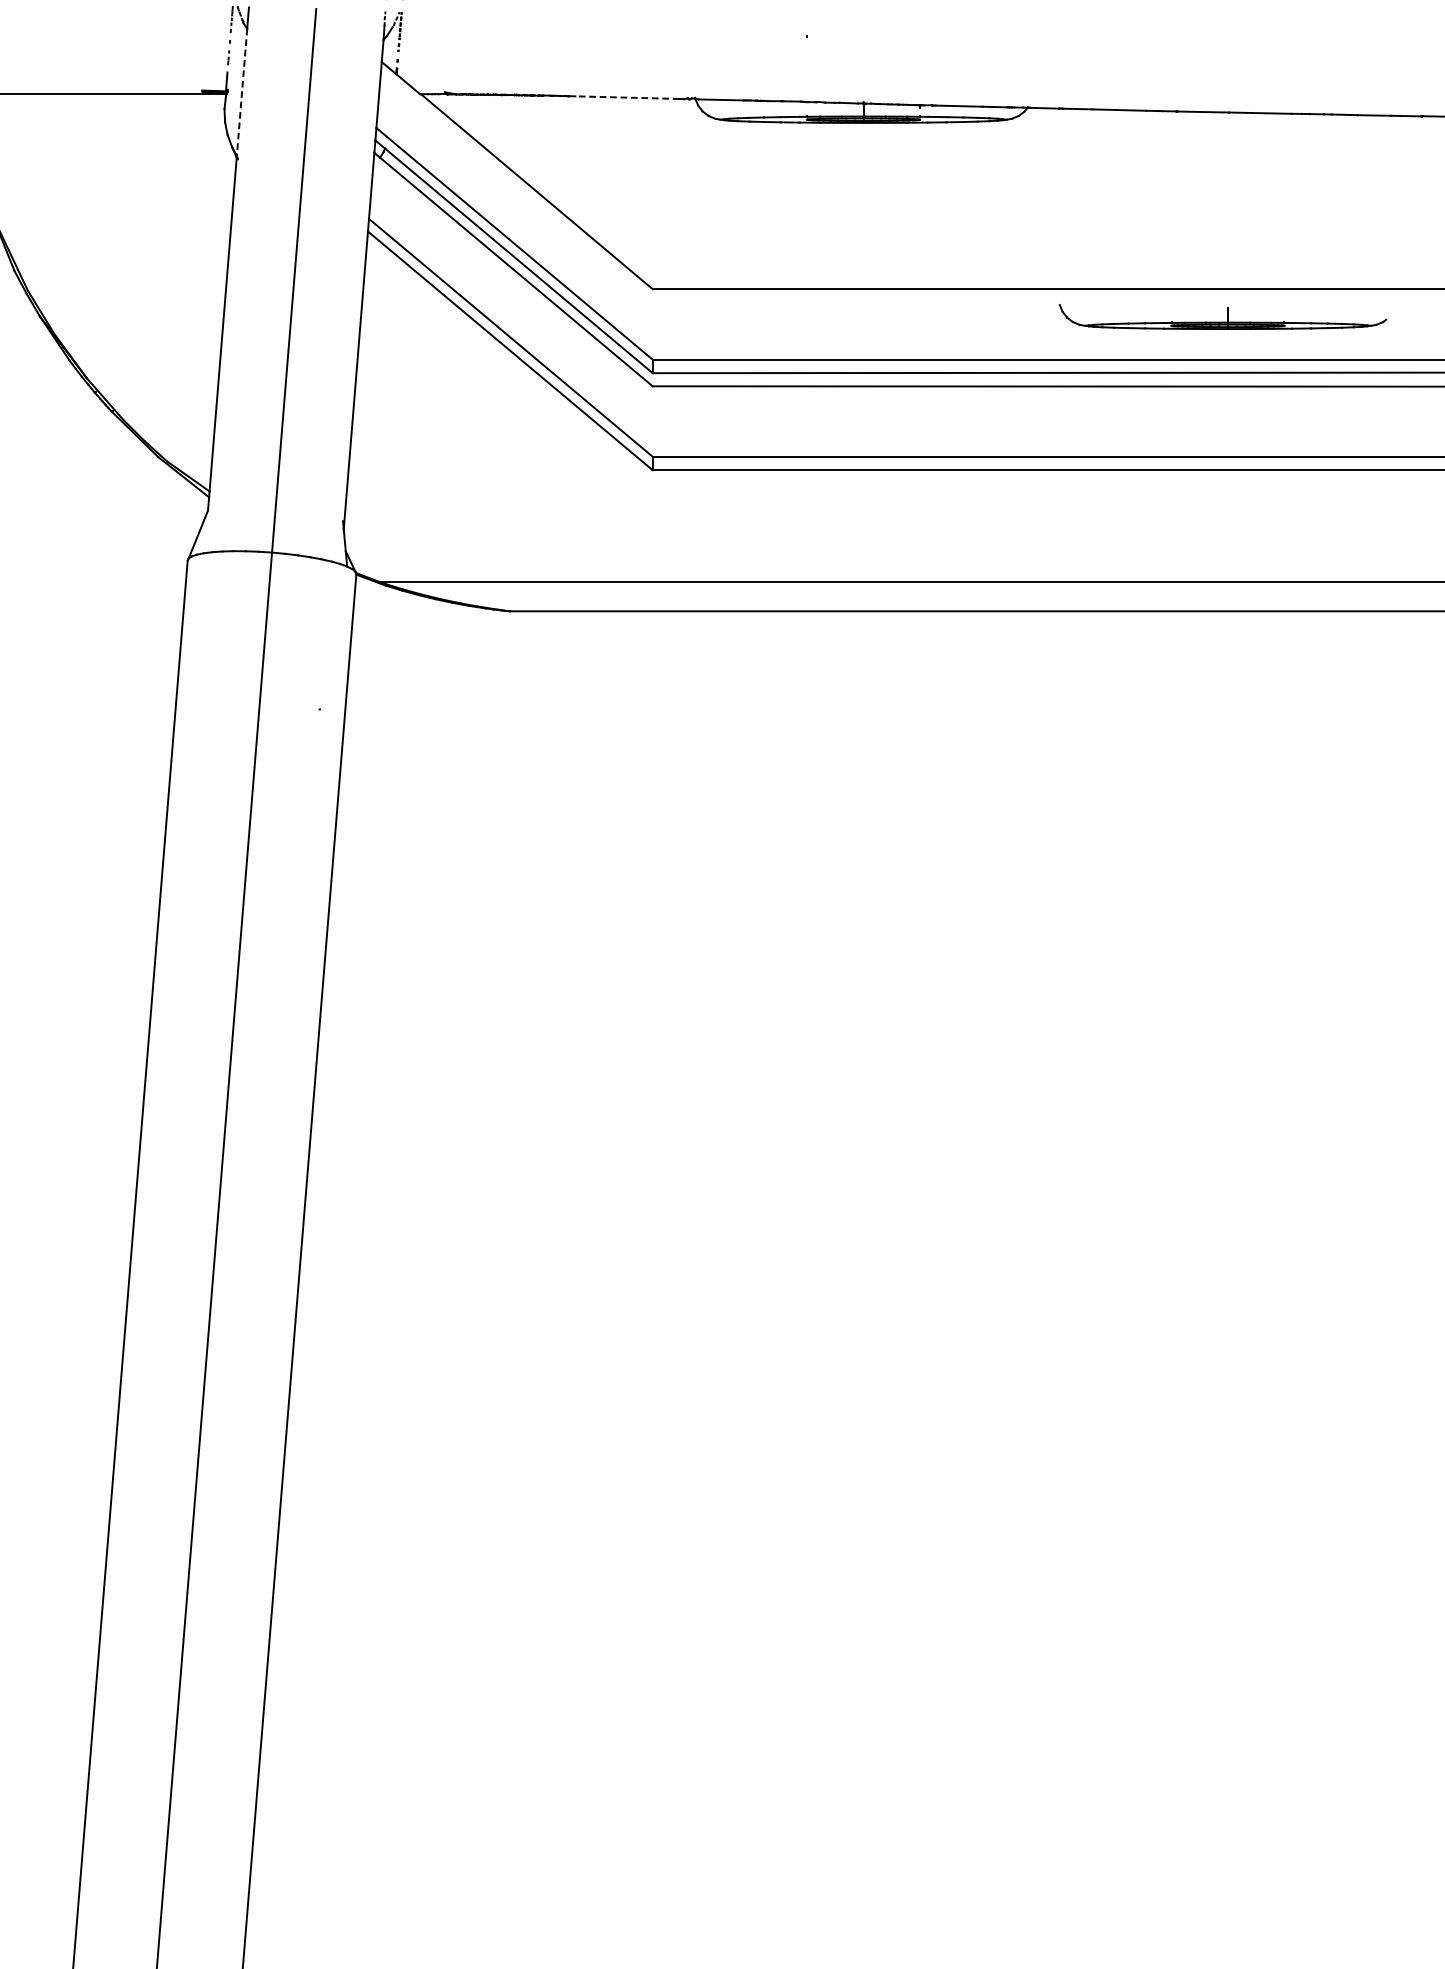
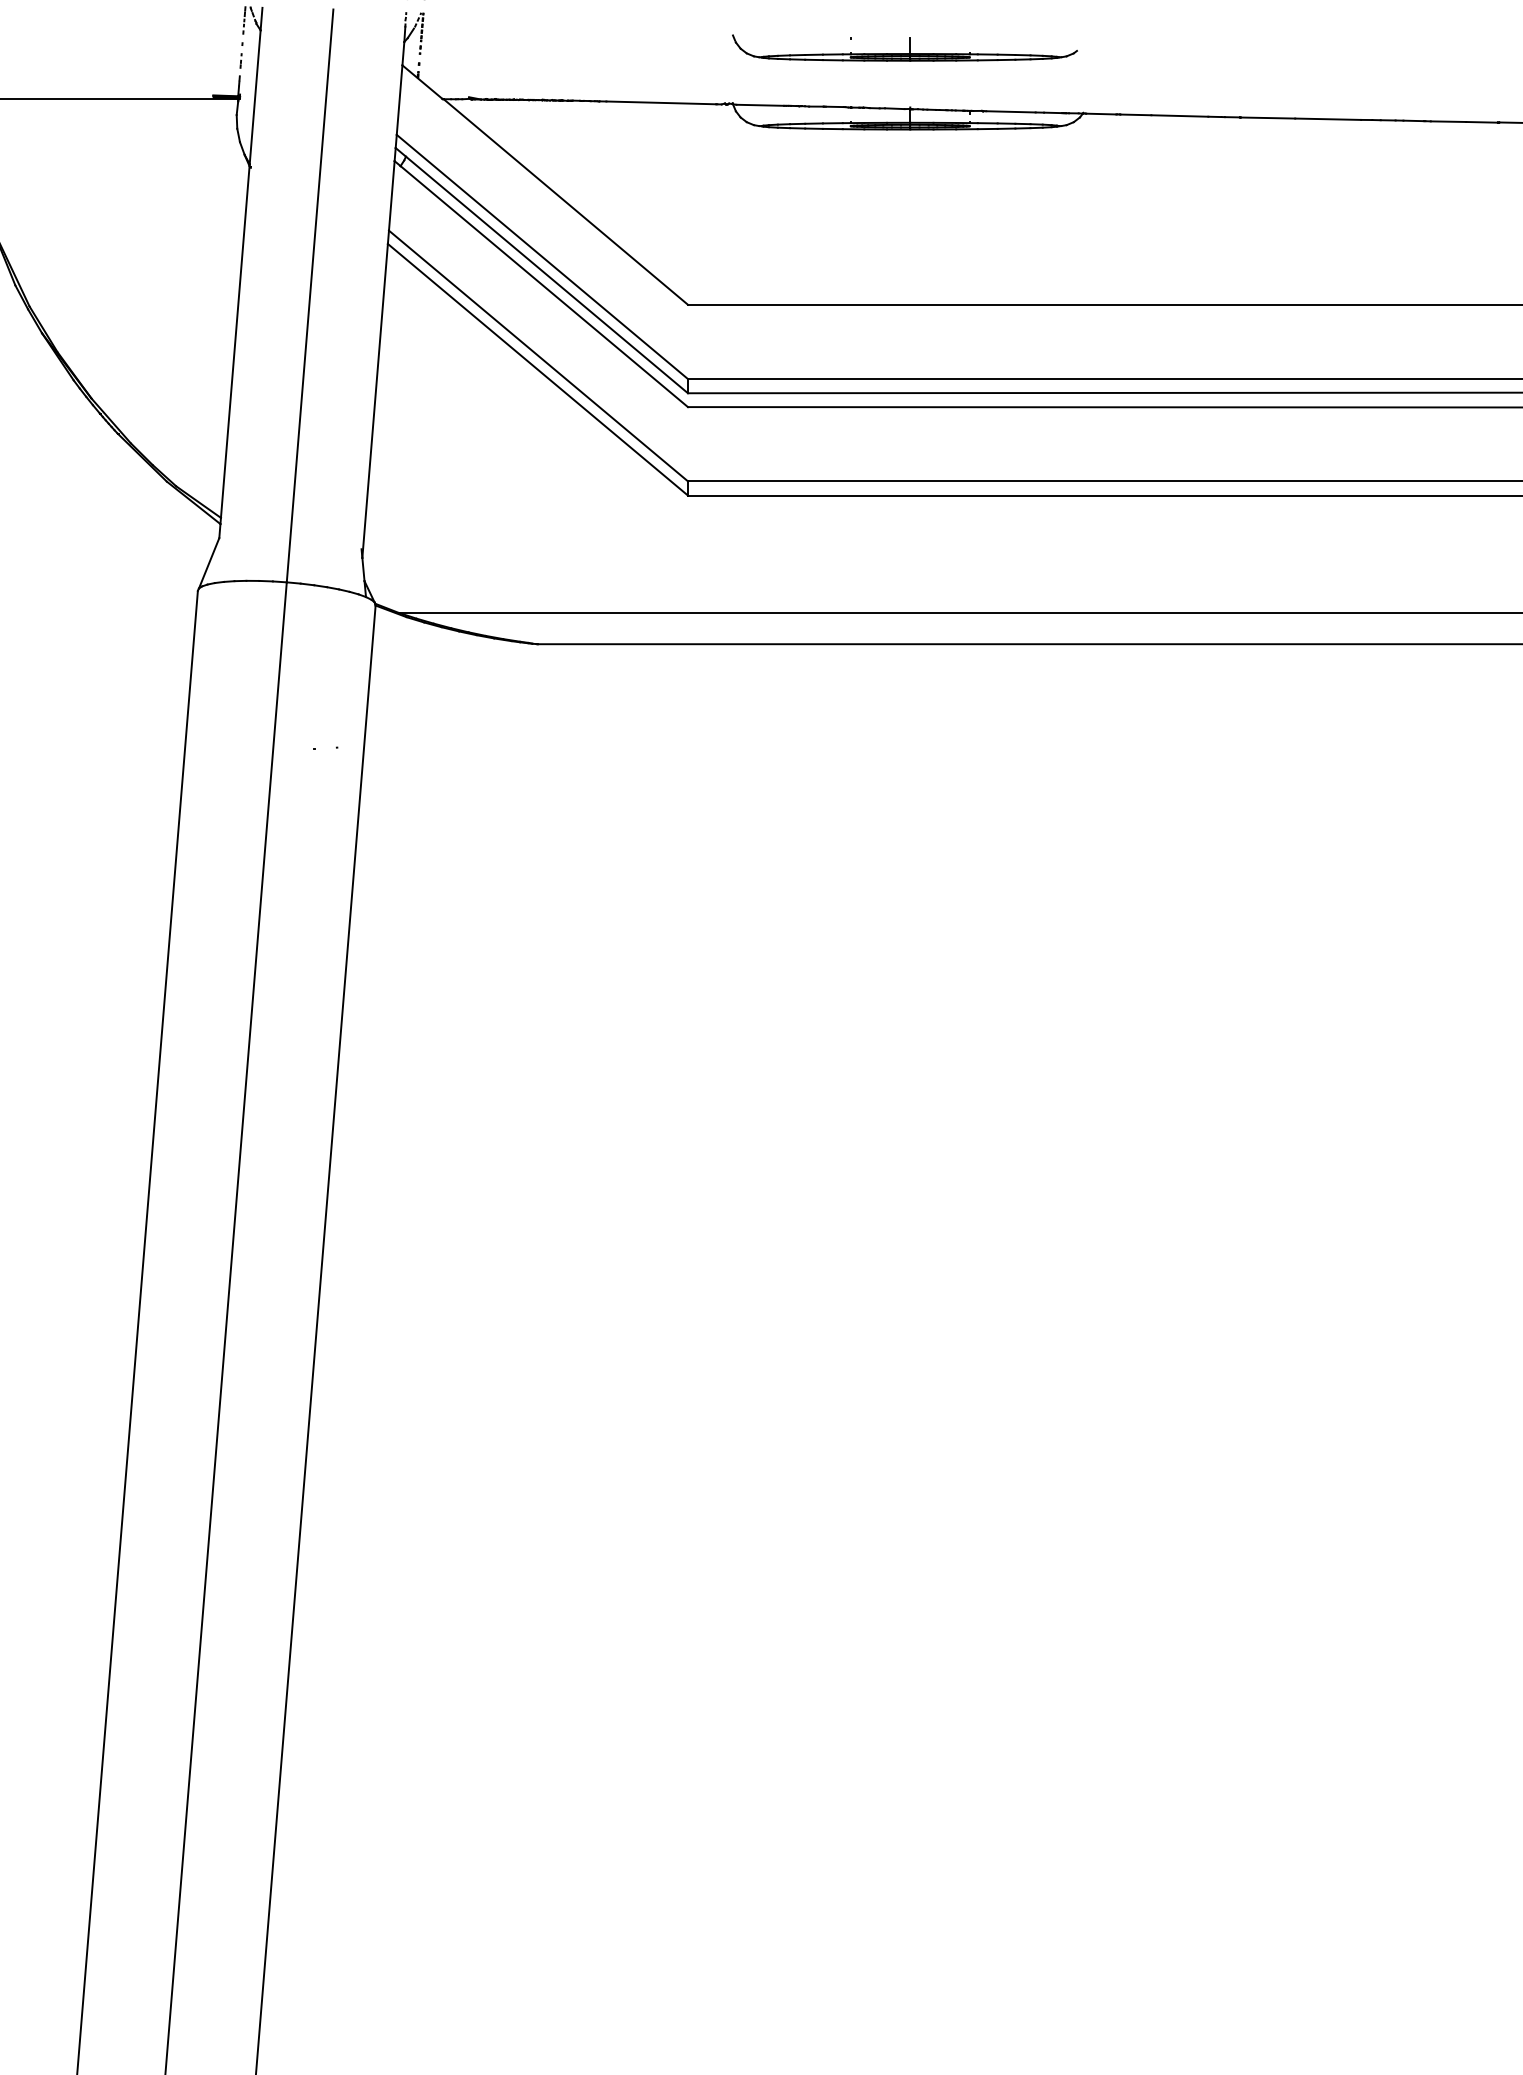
line: (242, 92) -> (255, 97), dashed -> solid
line: (627, 97) -> (661, 102), dashed -> solid
part: (1222, 316) -> (904, 47), moved

